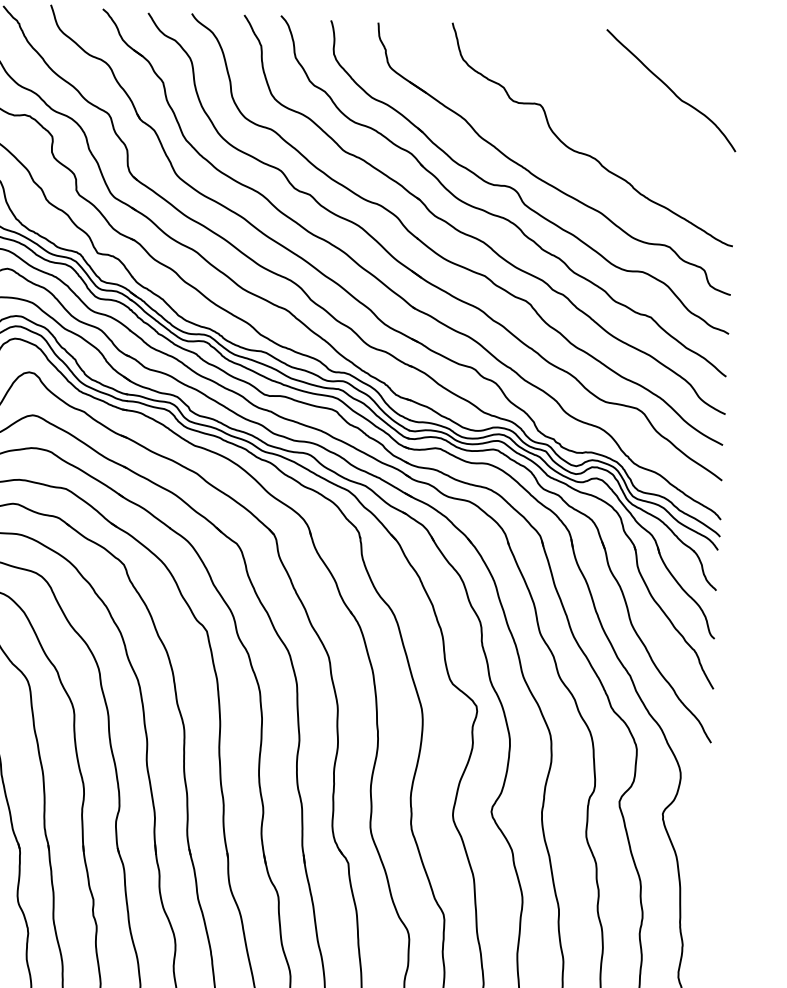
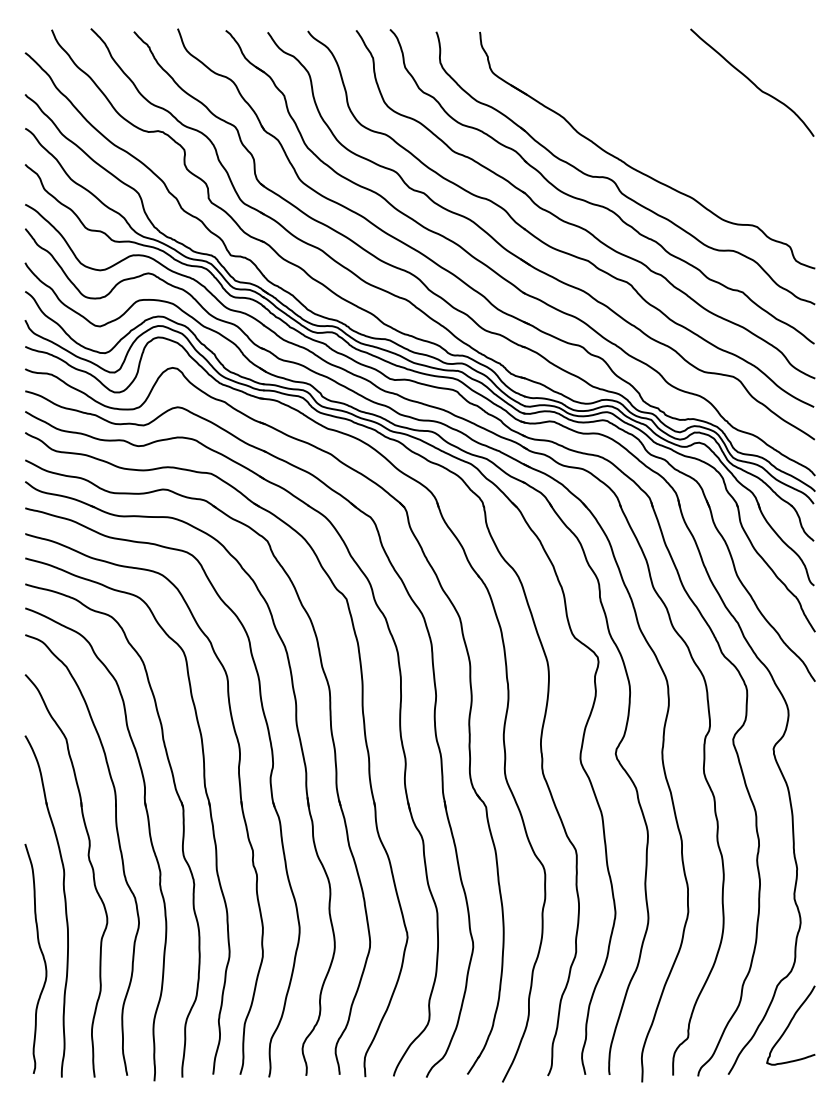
curve: (588, 154) -> (678, 144), removed

